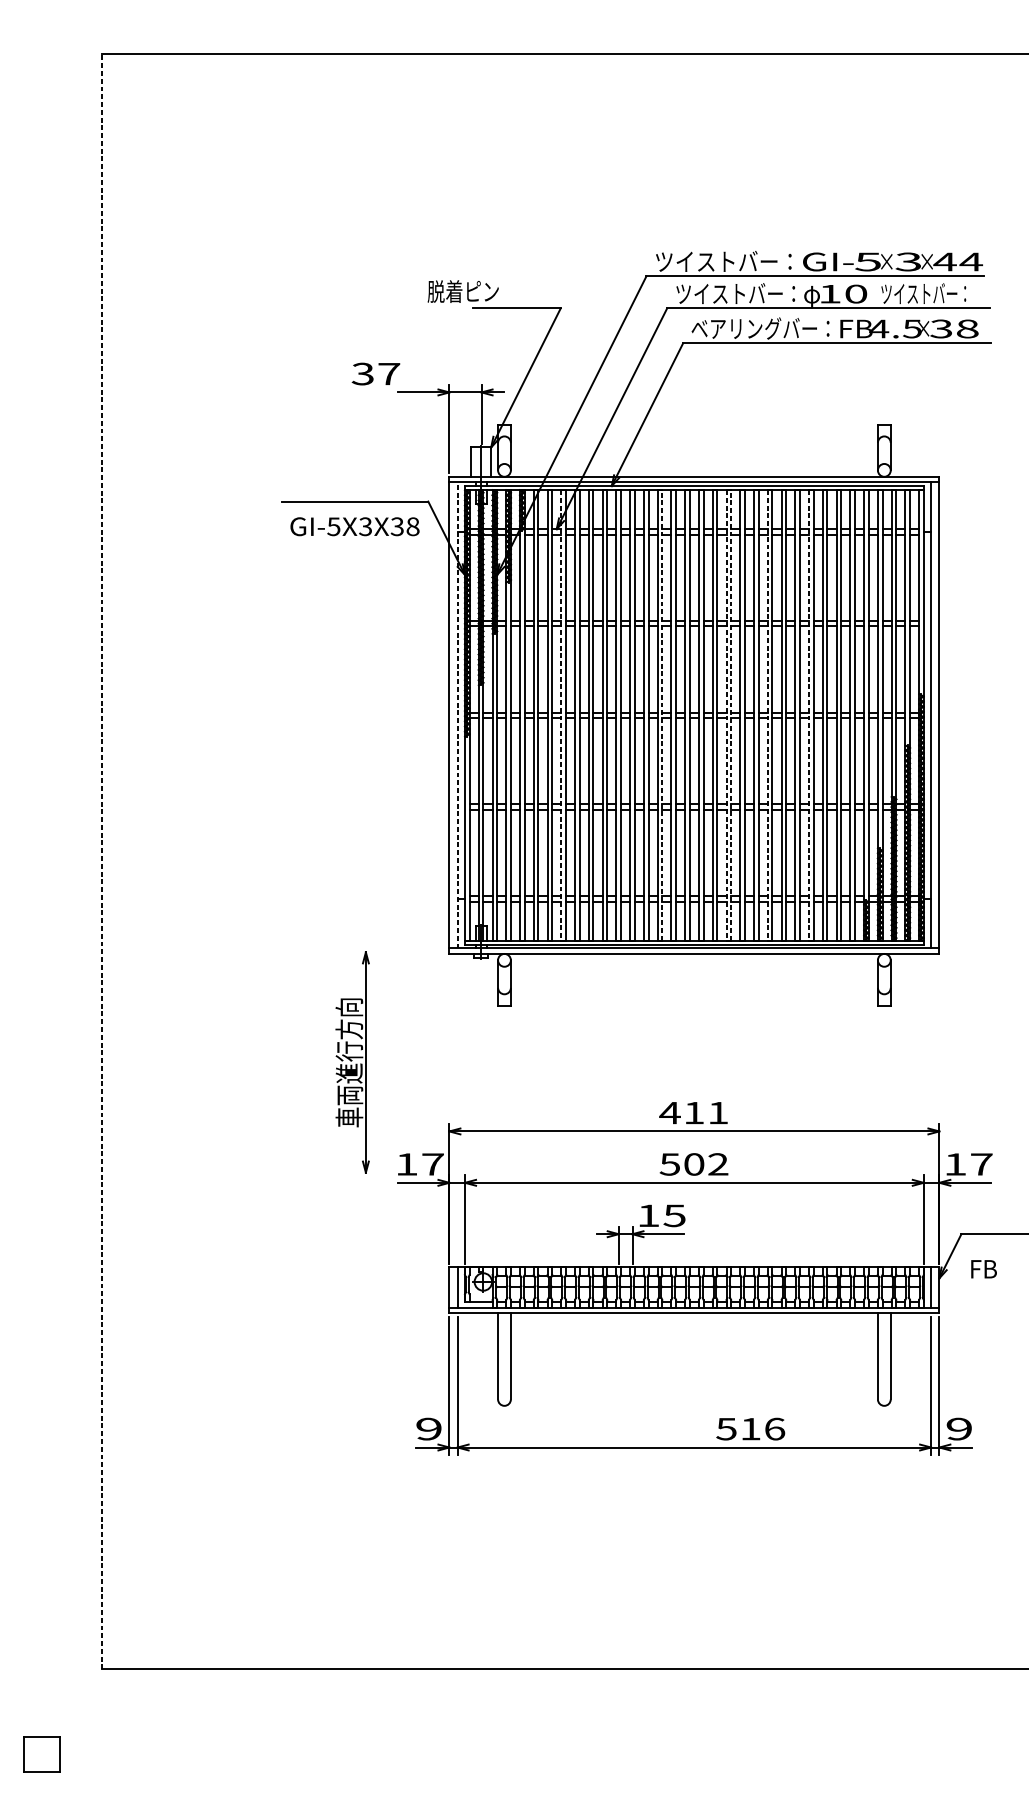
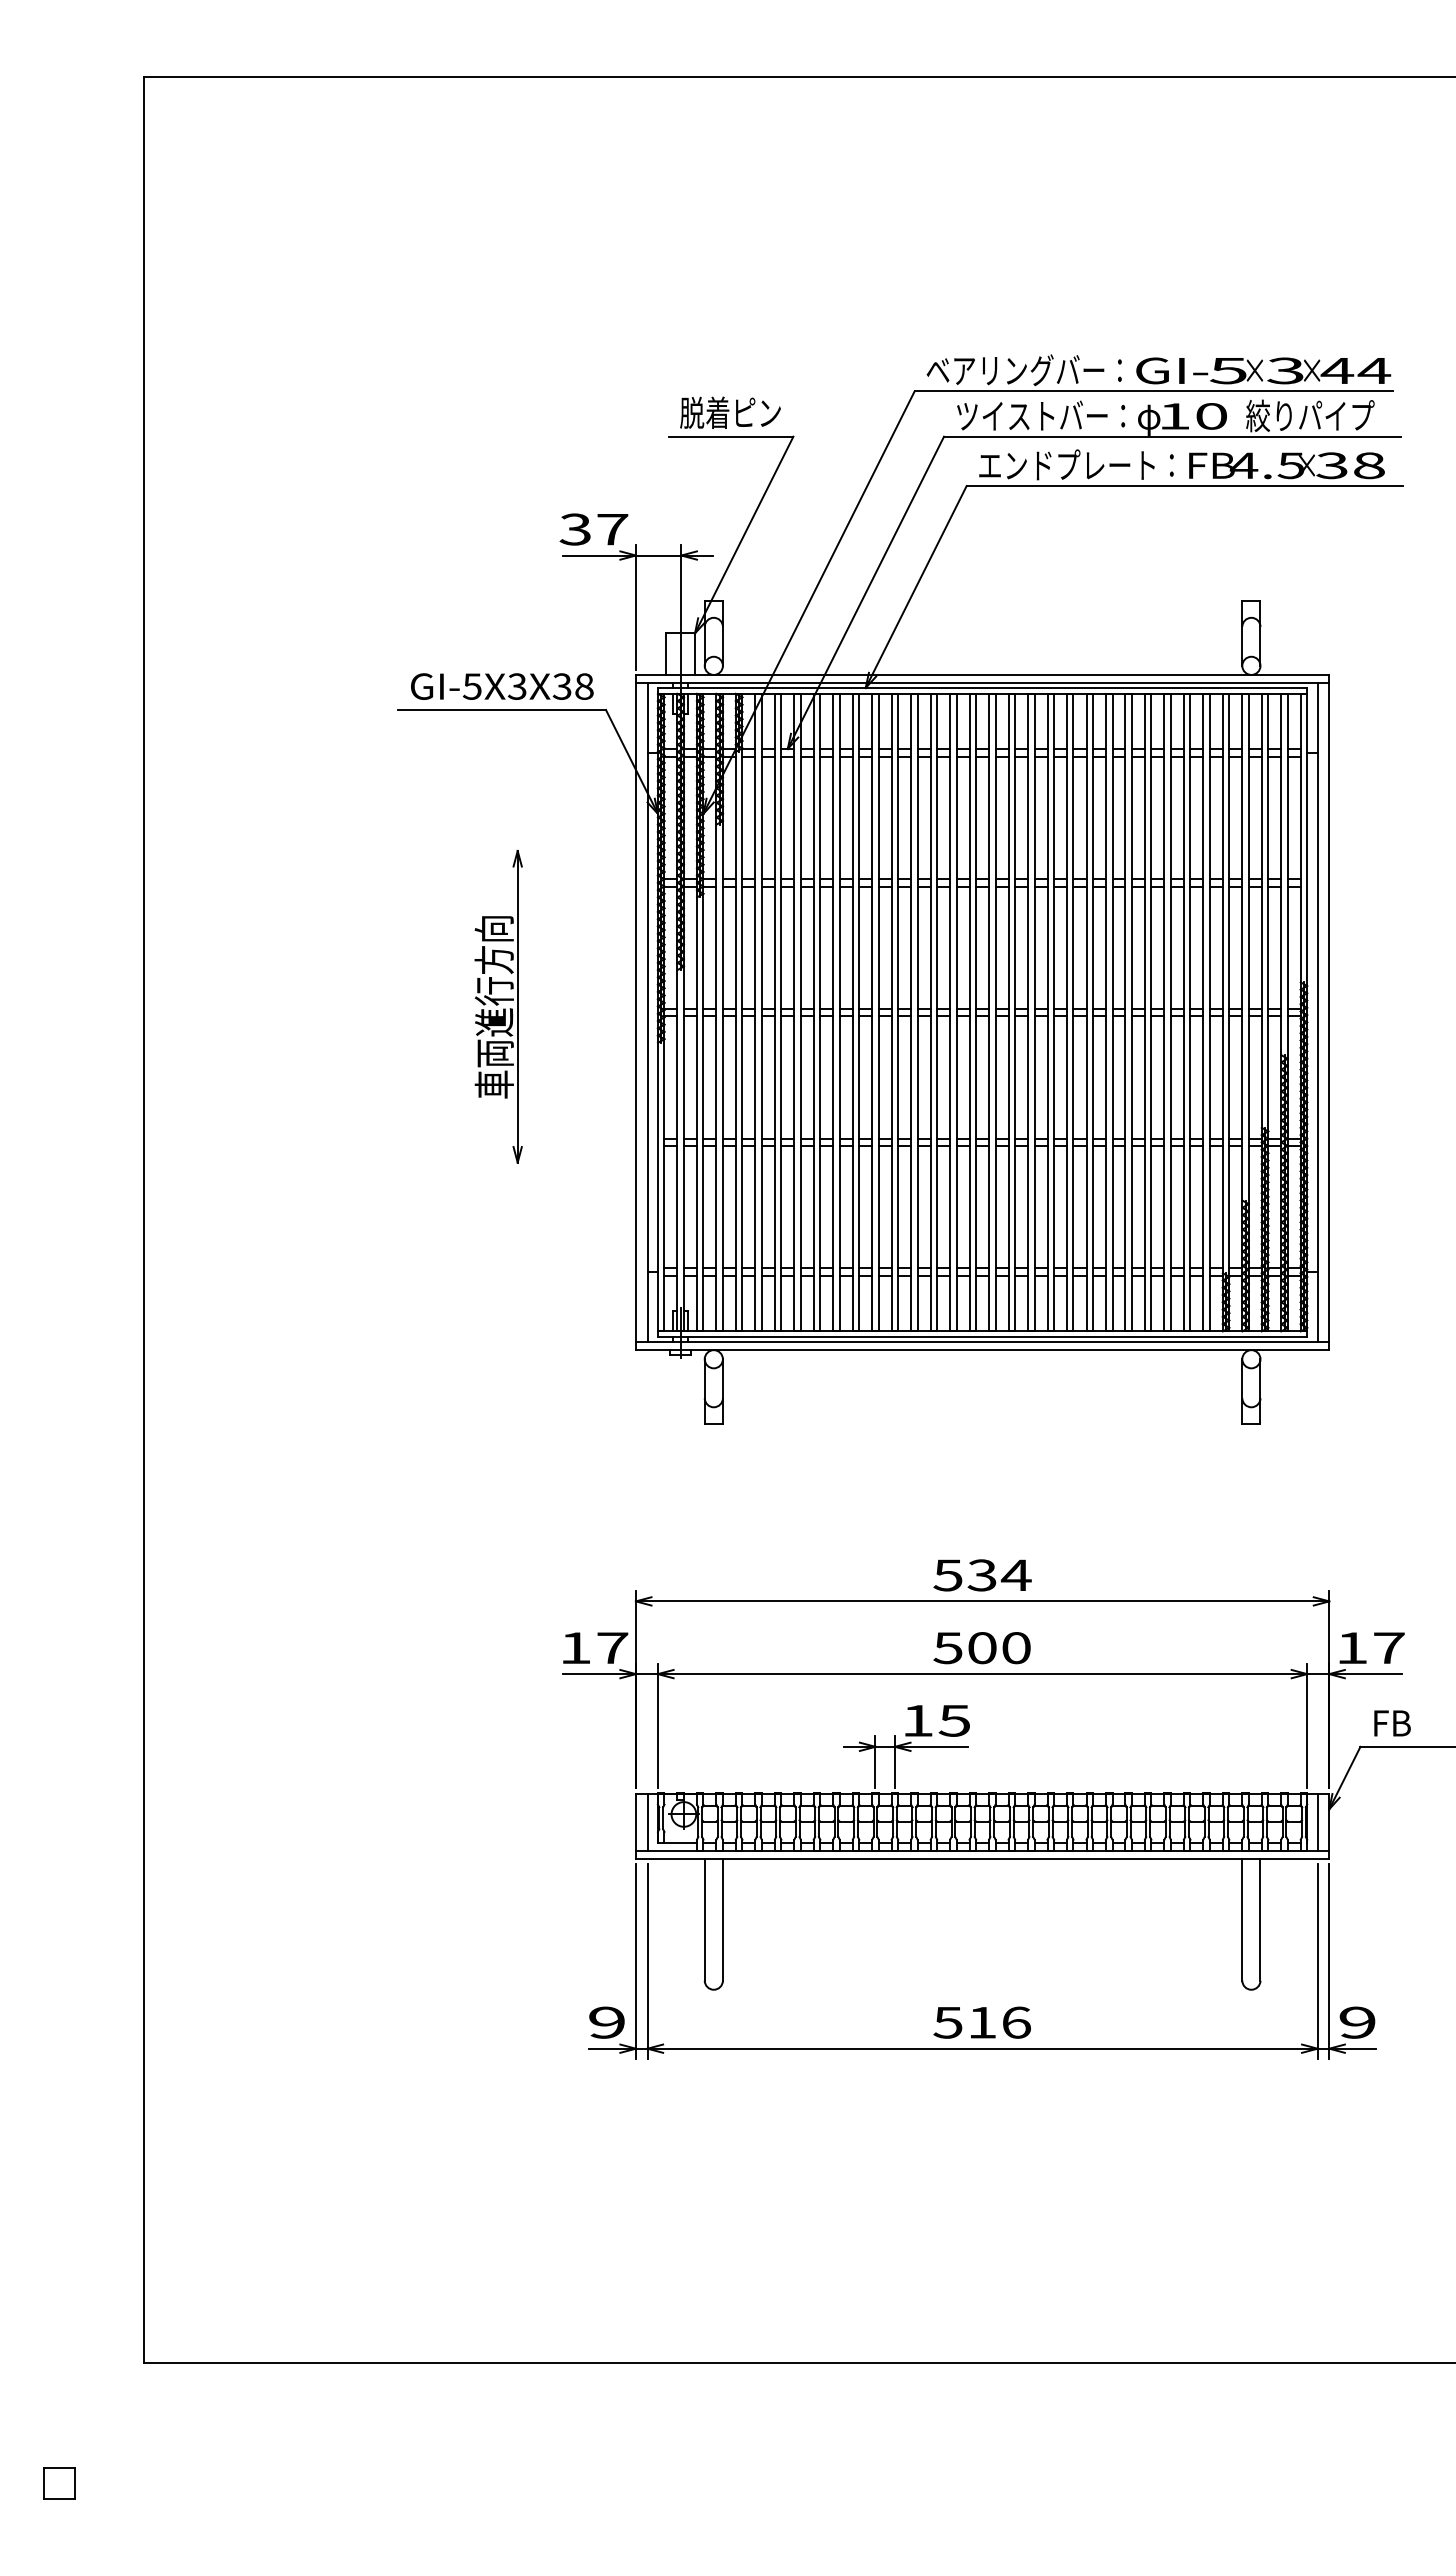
text: (723, 261) -> (1023, 370), ツイストバー： -> ベアリングバー：
text: (463, 291) -> (730, 412), moved
text: (926, 293) -> (1310, 415), ツイストバー： -> 絞りパイプ
text: (754, 328) -> (1067, 464), ベアリングバー： -> エンドプレート：
text: (375, 374) -> (593, 529), moved
text: (355, 526) -> (502, 686), moved
line: (457, 715) -> (647, 1012), dashed -> solid
line: (561, 715) -> (794, 1012), dashed -> solid
line: (662, 715) -> (937, 1012), dashed -> solid
line: (726, 715) -> (1028, 1012), dashed -> solid
line: (731, 715) -> (1034, 1012), dashed -> solid
line: (767, 715) -> (1086, 1012), dashed -> solid
line: (808, 715) -> (1144, 1012), dashed -> solid
line: (101, 861) -> (143, 1219), dashed -> solid
part: (352, 1062) -> (498, 1006), moved
text: (693, 1113) -> (981, 1575), 411 -> 534
text: (718, 1164) -> (1016, 1648), 502 -> 500
text: (984, 1269) -> (1392, 1723), moved
text: (750, 1428) -> (981, 2022), moved
part: (42, 1754) -> (59, 2483), size x0.62

